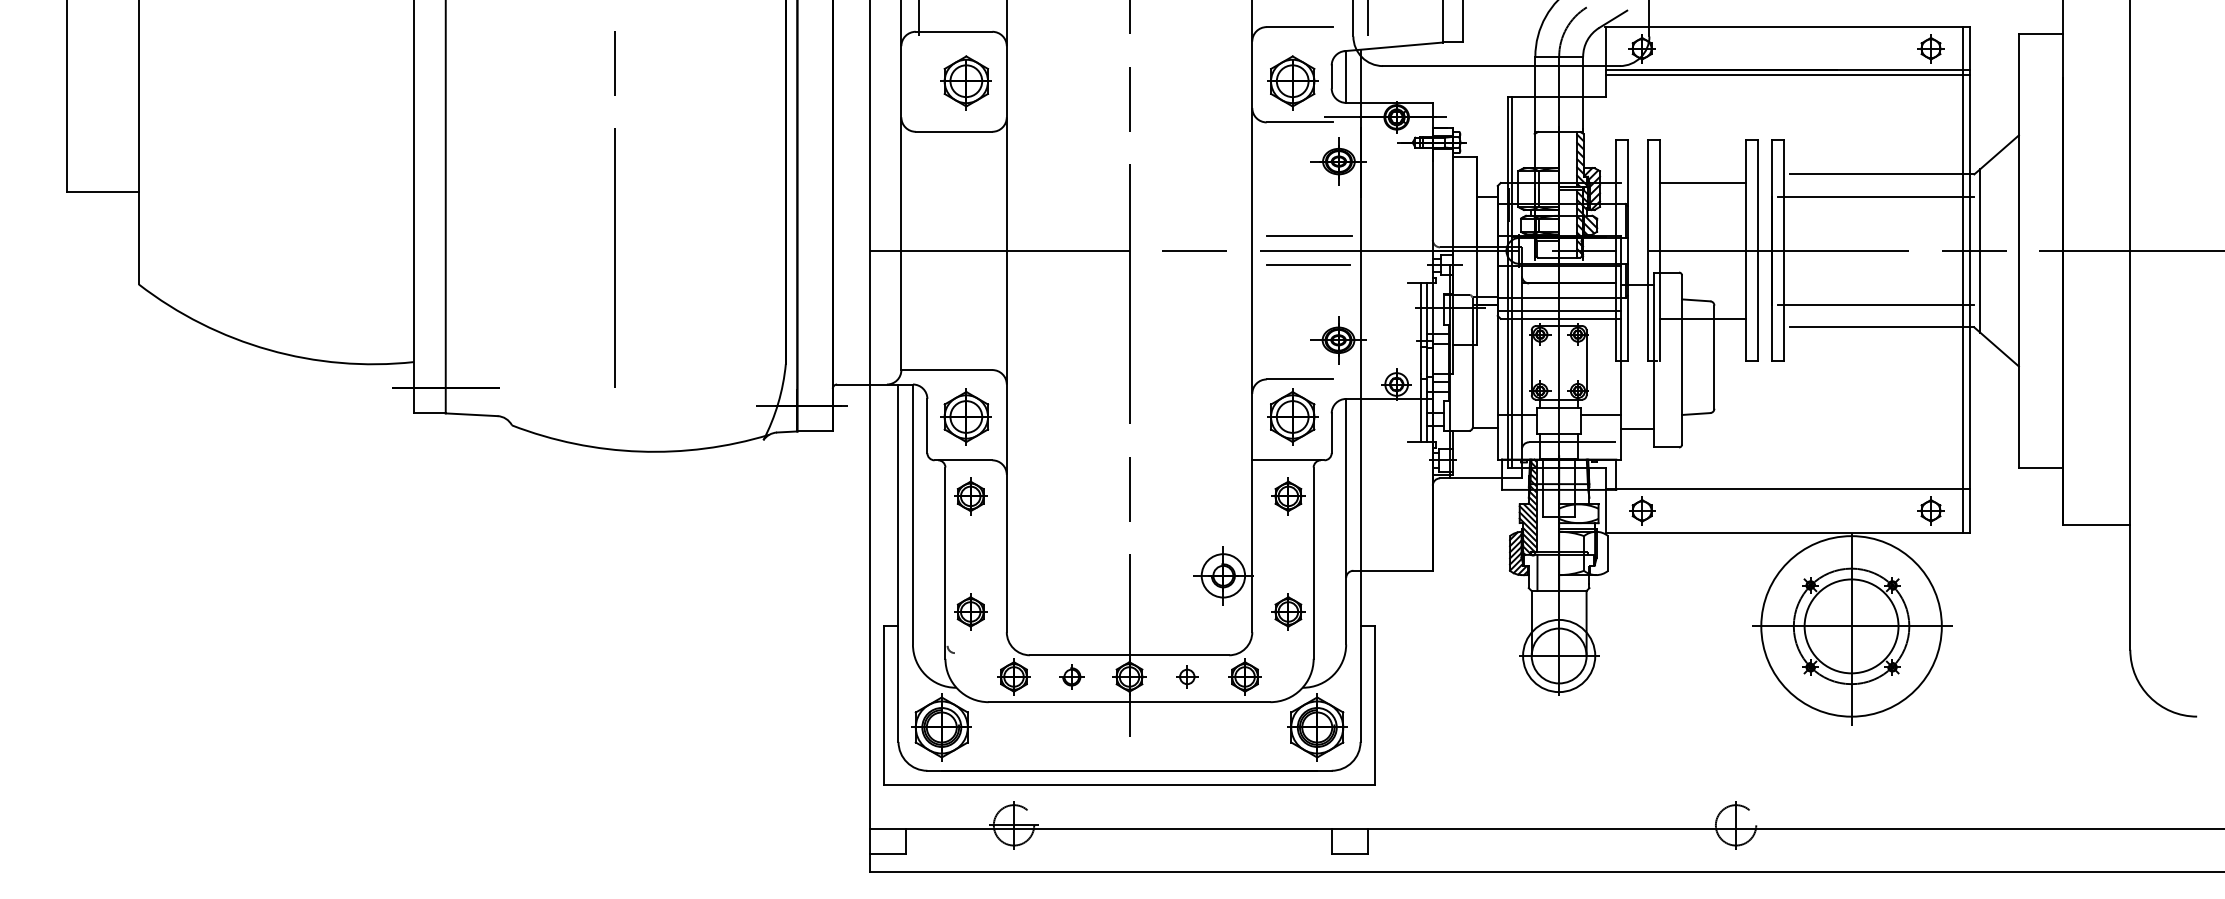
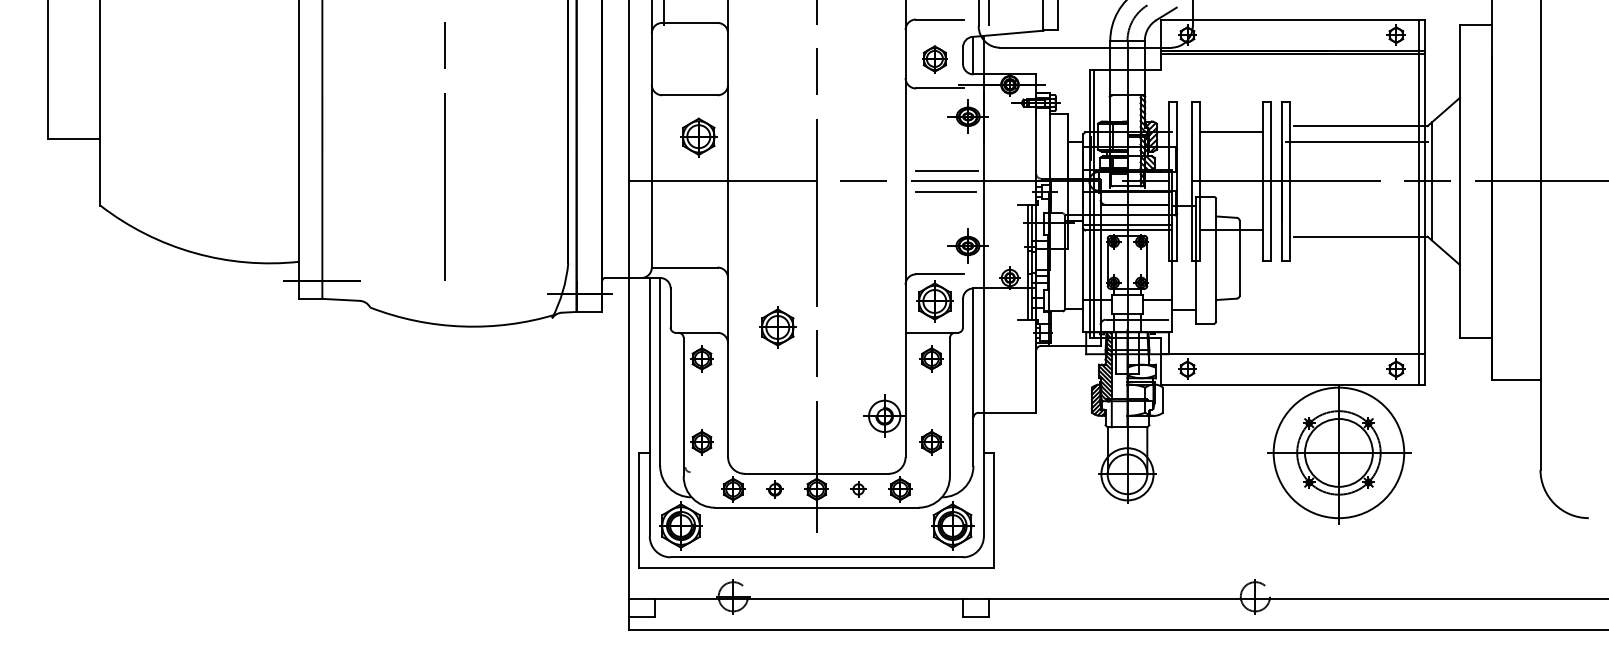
part: (965, 82) -> (698, 137), moved
part: (1292, 82) -> (934, 59), size x0.7
line: (1875, 304) -> (1356, 220), removed
part: (965, 417) -> (777, 327), moved

